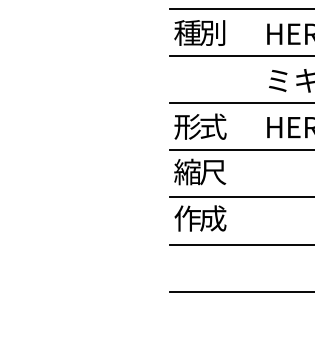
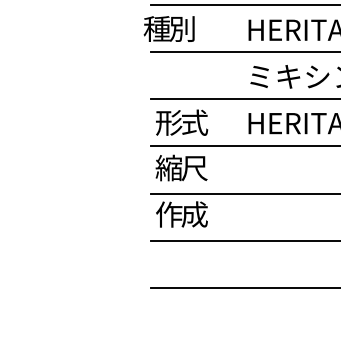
text: (199, 32) -> (168, 28), moved

